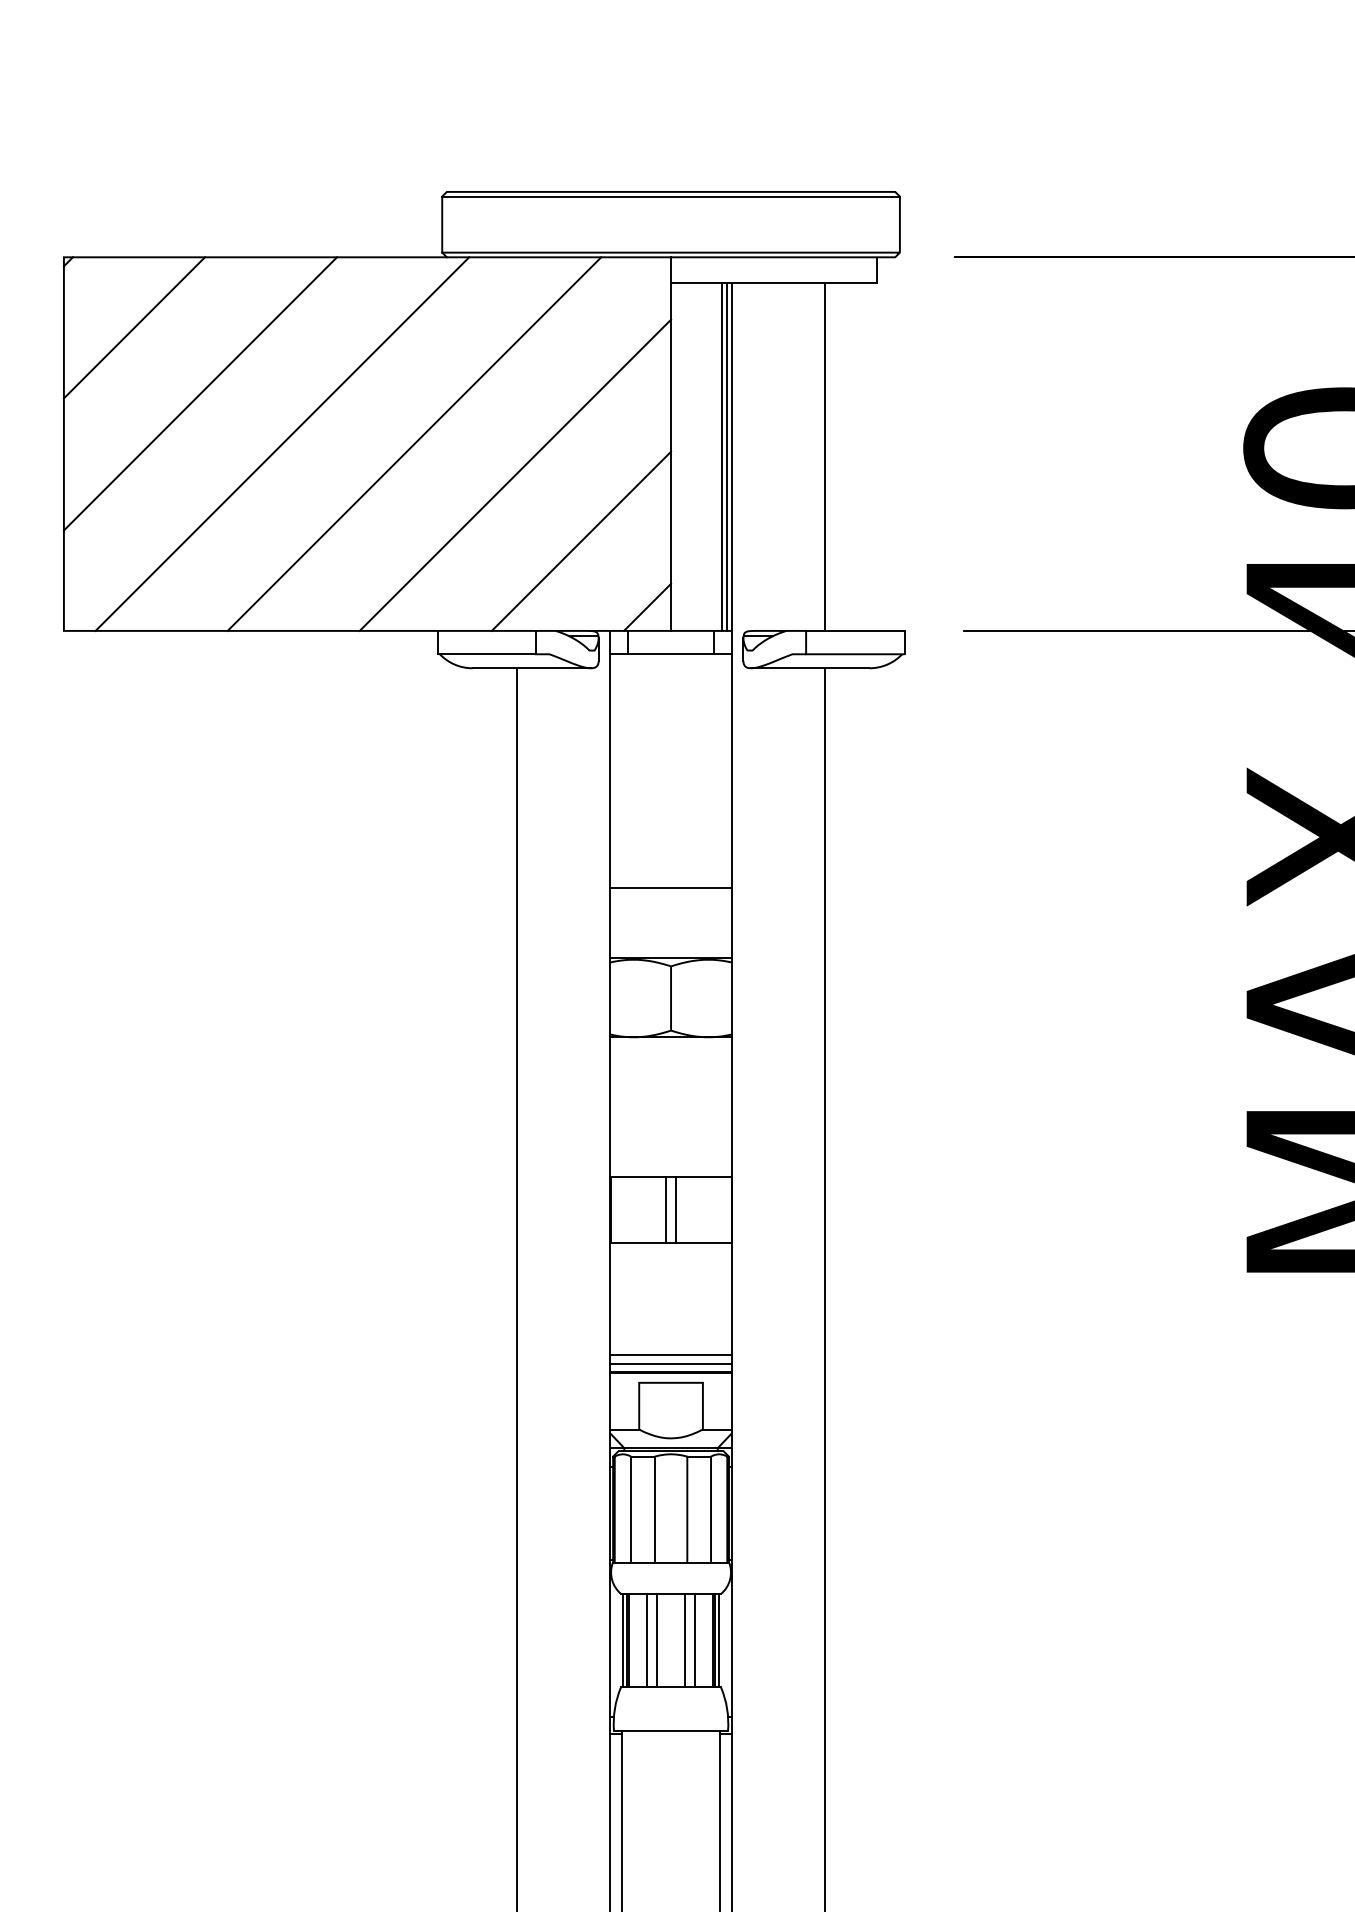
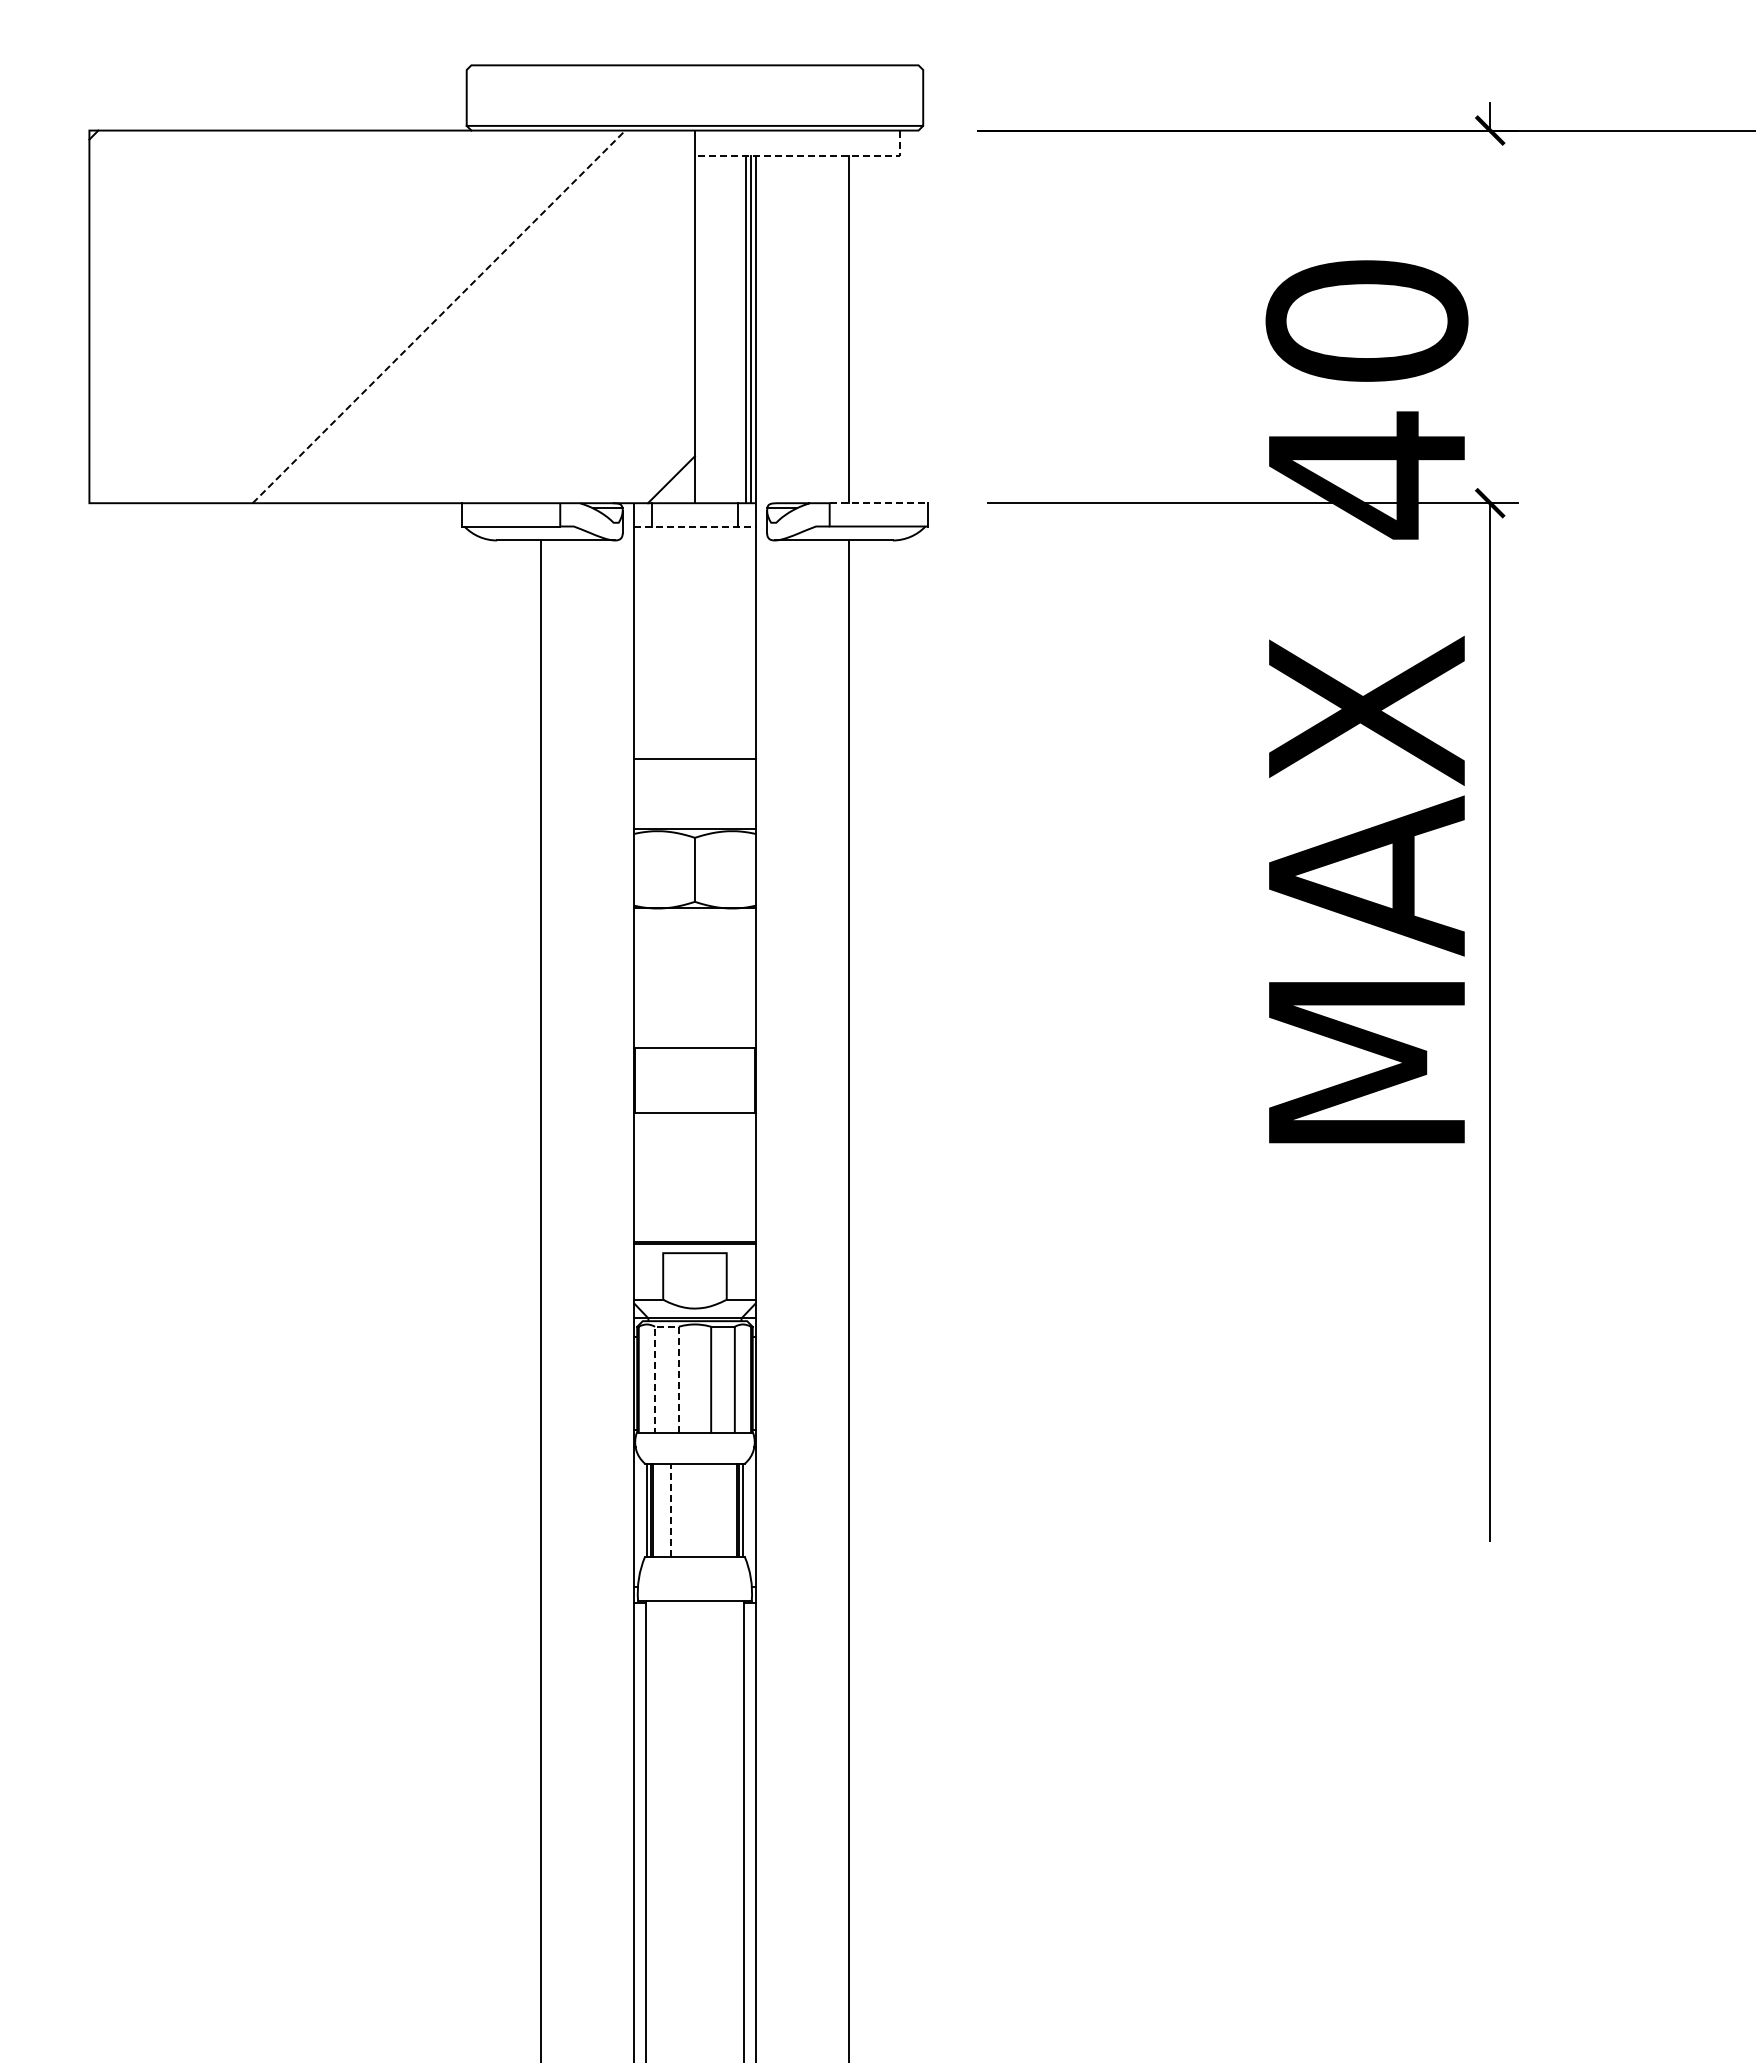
line: (670, 197) -> (694, 70), removed
line: (786, 282) -> (810, 155), solid -> dashed
line: (134, 327) -> (159, 200), removed
line: (200, 393) -> (225, 266), removed
line: (282, 443) -> (307, 316), removed
line: (414, 443) -> (439, 316), solid -> dashed
line: (515, 474) -> (539, 347), removed
line: (581, 540) -> (605, 413), removed
line: (856, 631) -> (879, 503), solid -> dashed
line: (670, 654) -> (694, 526), solid -> dashed
line: (666, 1209) -> (690, 1080), removed
line: (675, 1209) -> (699, 1080), removed
line: (670, 1355) -> (694, 1225), removed
line: (670, 1364) -> (694, 1234), removed
line: (642, 1456) -> (666, 1326), solid -> dashed
line: (656, 1639) -> (680, 1509), removed
line: (684, 1639) -> (708, 1509), removed
line: (694, 1639) -> (718, 1509), removed
line: (647, 1640) -> (671, 1510), solid -> dashed

